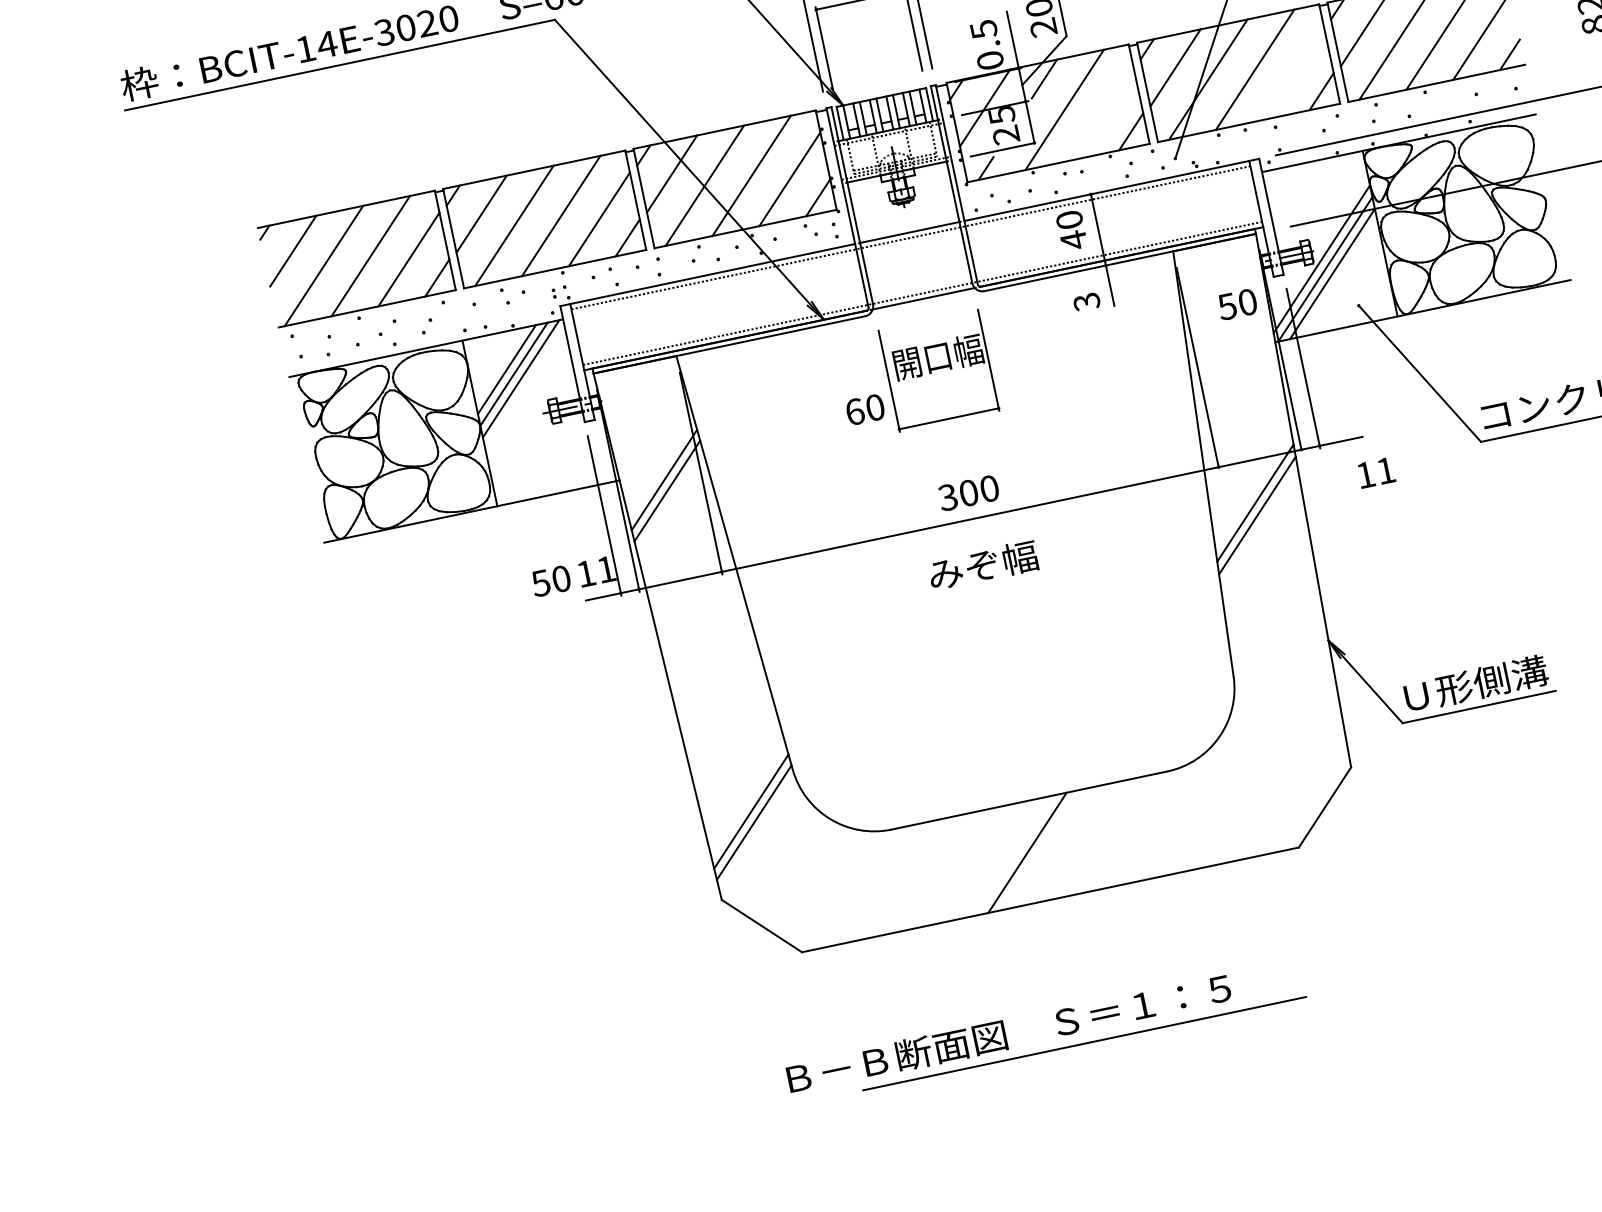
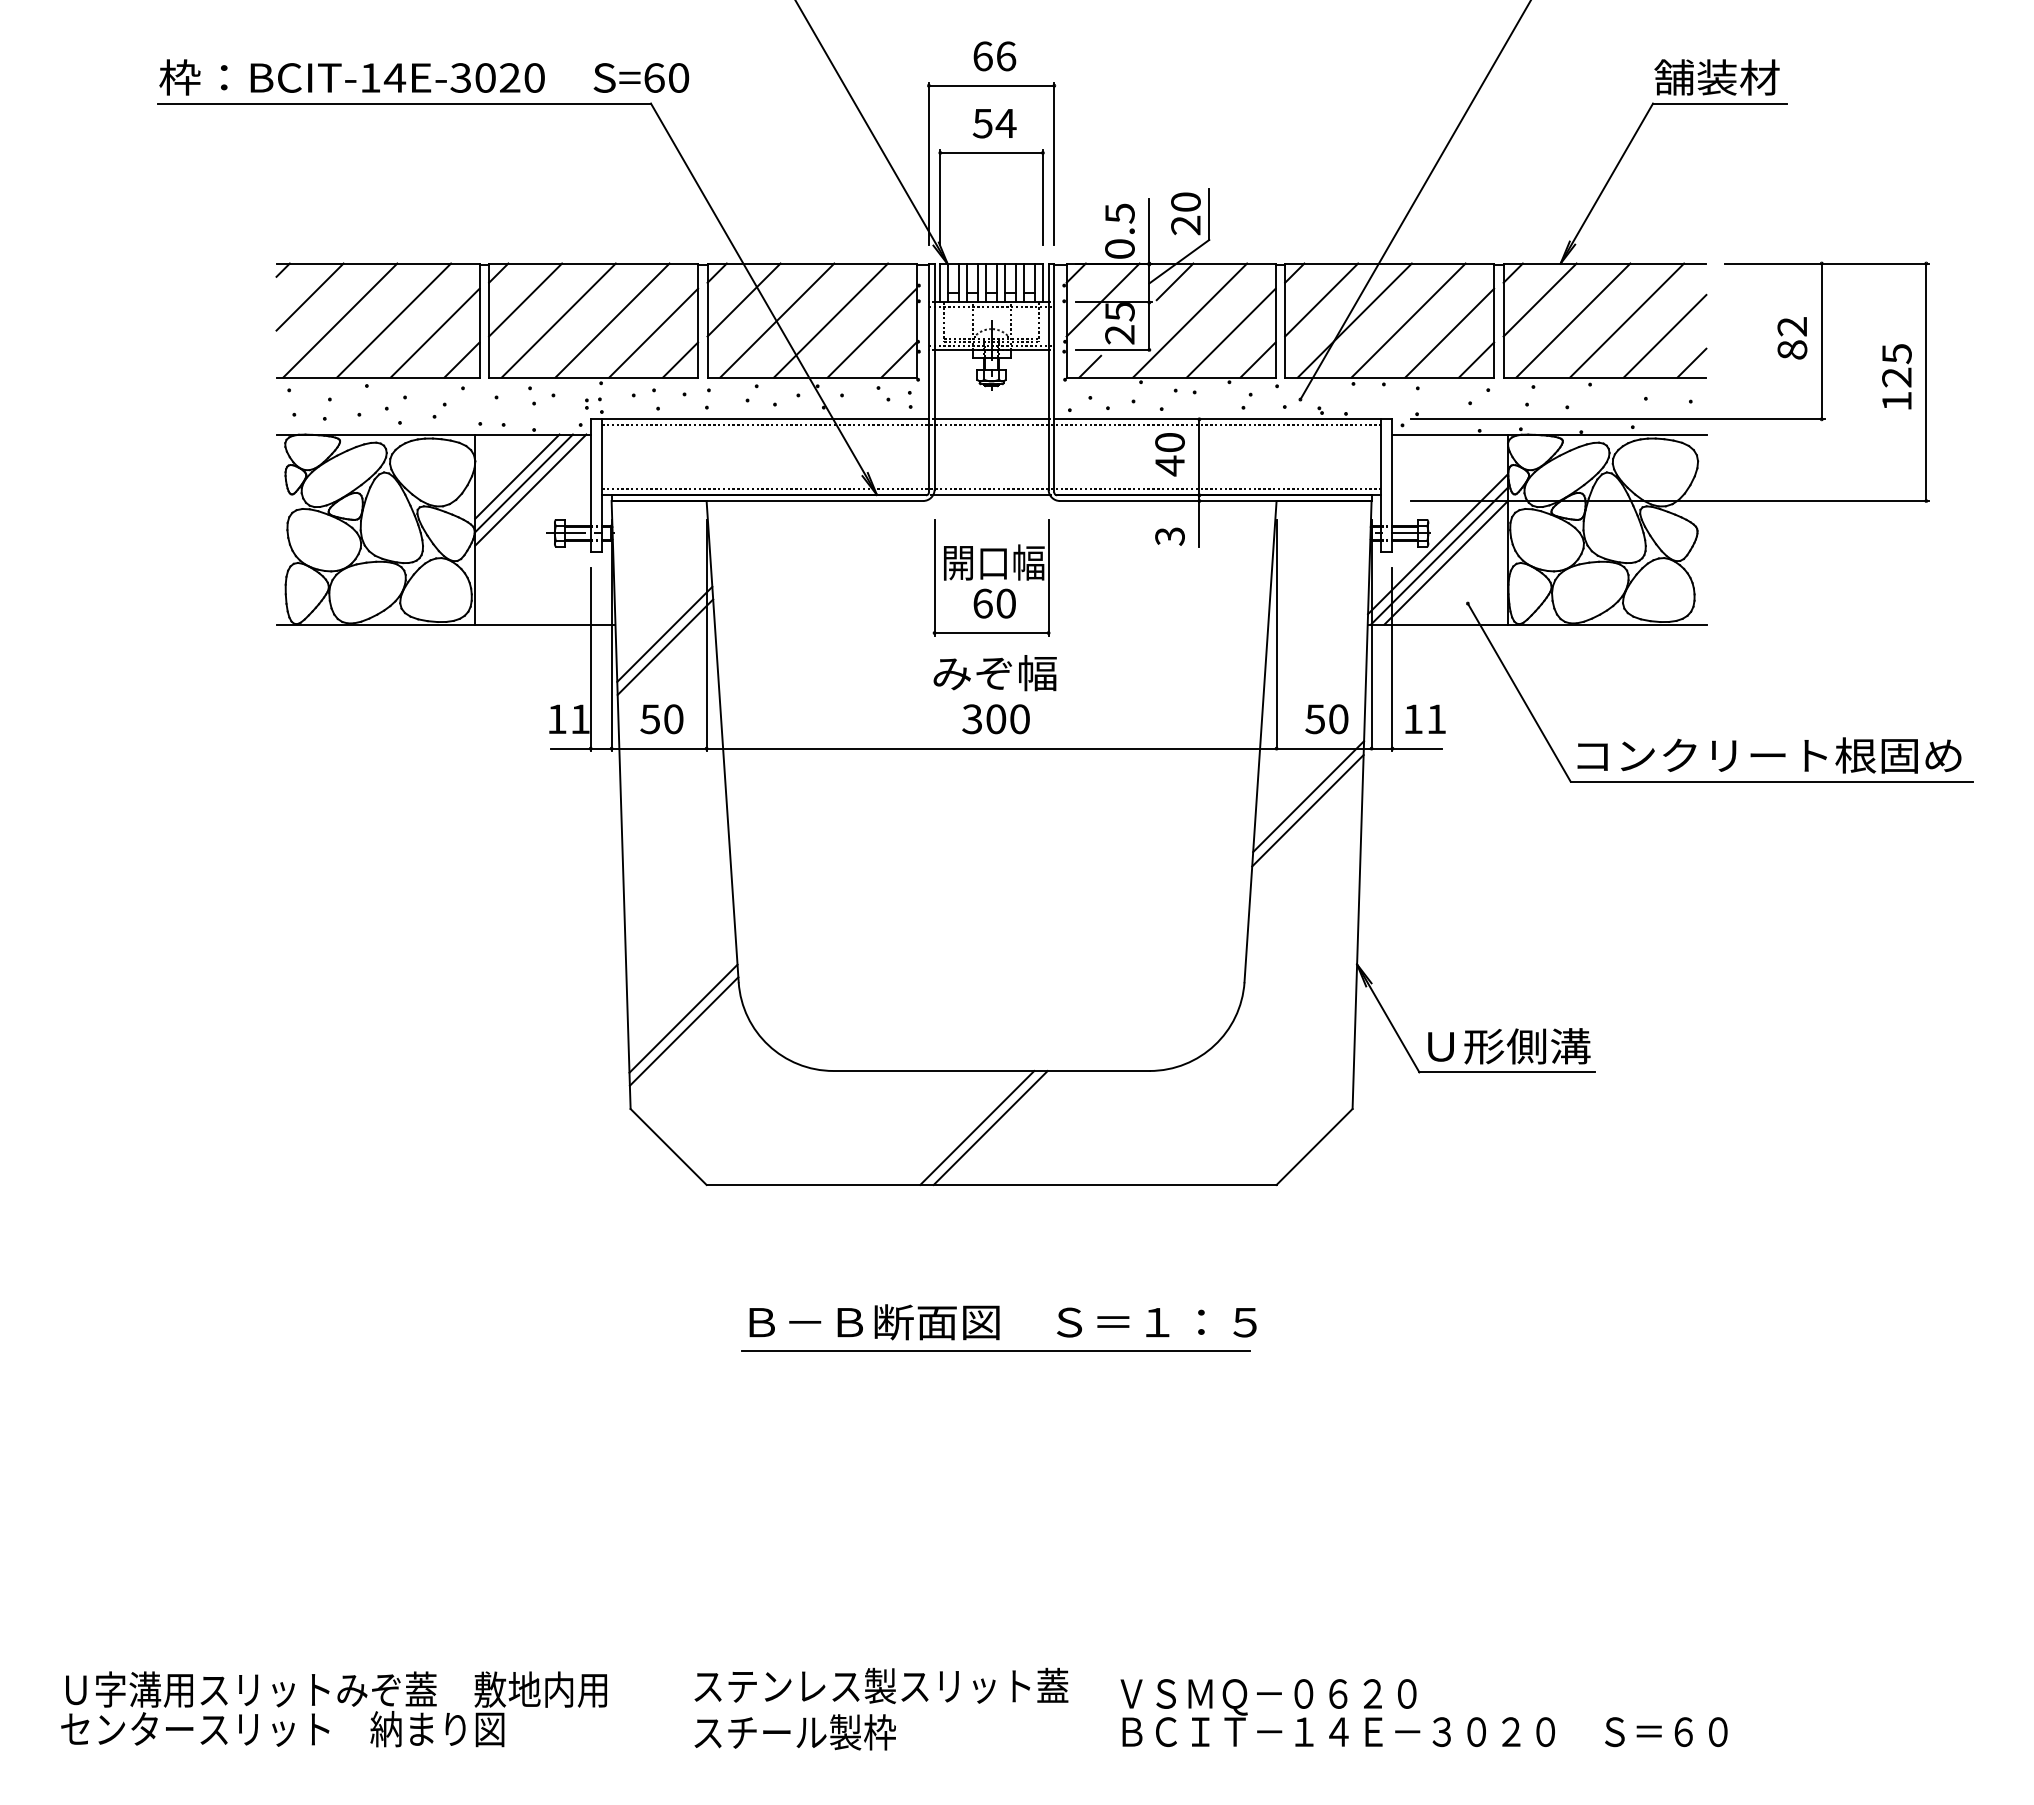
line: (1292, 72) -> (1449, 332), added
line: (1102, 112) -> (1230, 332), added
text: (1237, 304) -> (1326, 719), moved
text: (865, 409) -> (994, 603), moved
text: (1376, 472) -> (1425, 718), moved
text: (982, 565) -> (994, 673), moved
text: (550, 581) -> (661, 719), moved
line: (1038, 850) -> (990, 1127), added
text: (1008, 1033) -> (1002, 1322), moved

